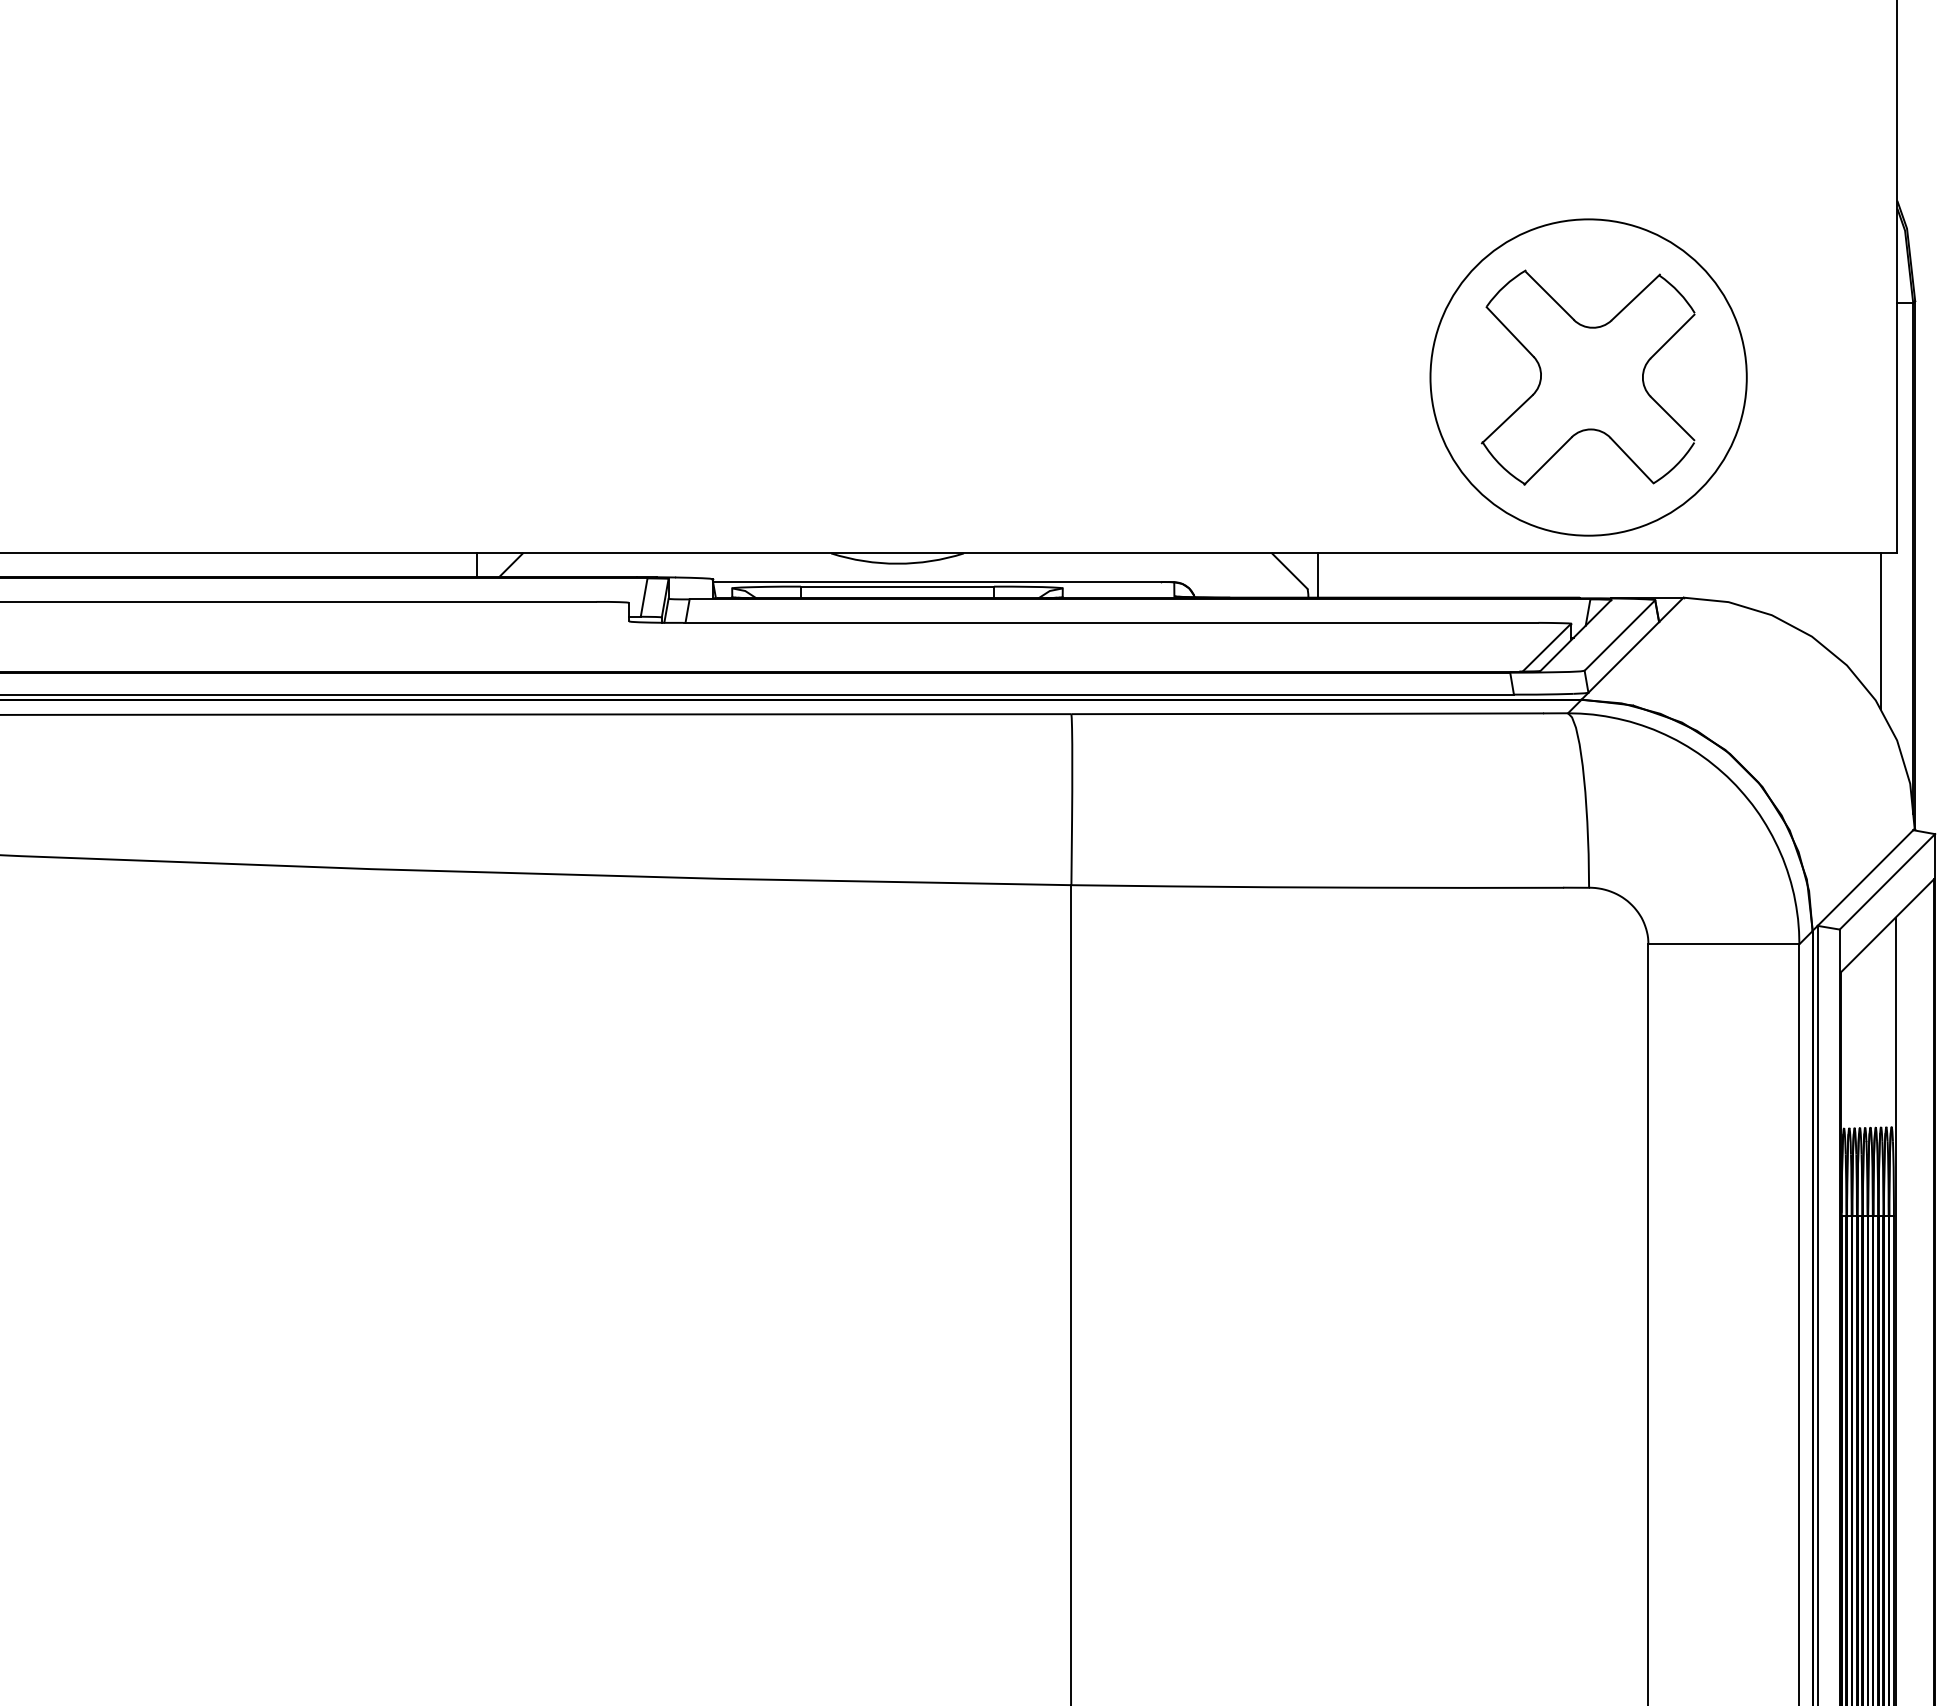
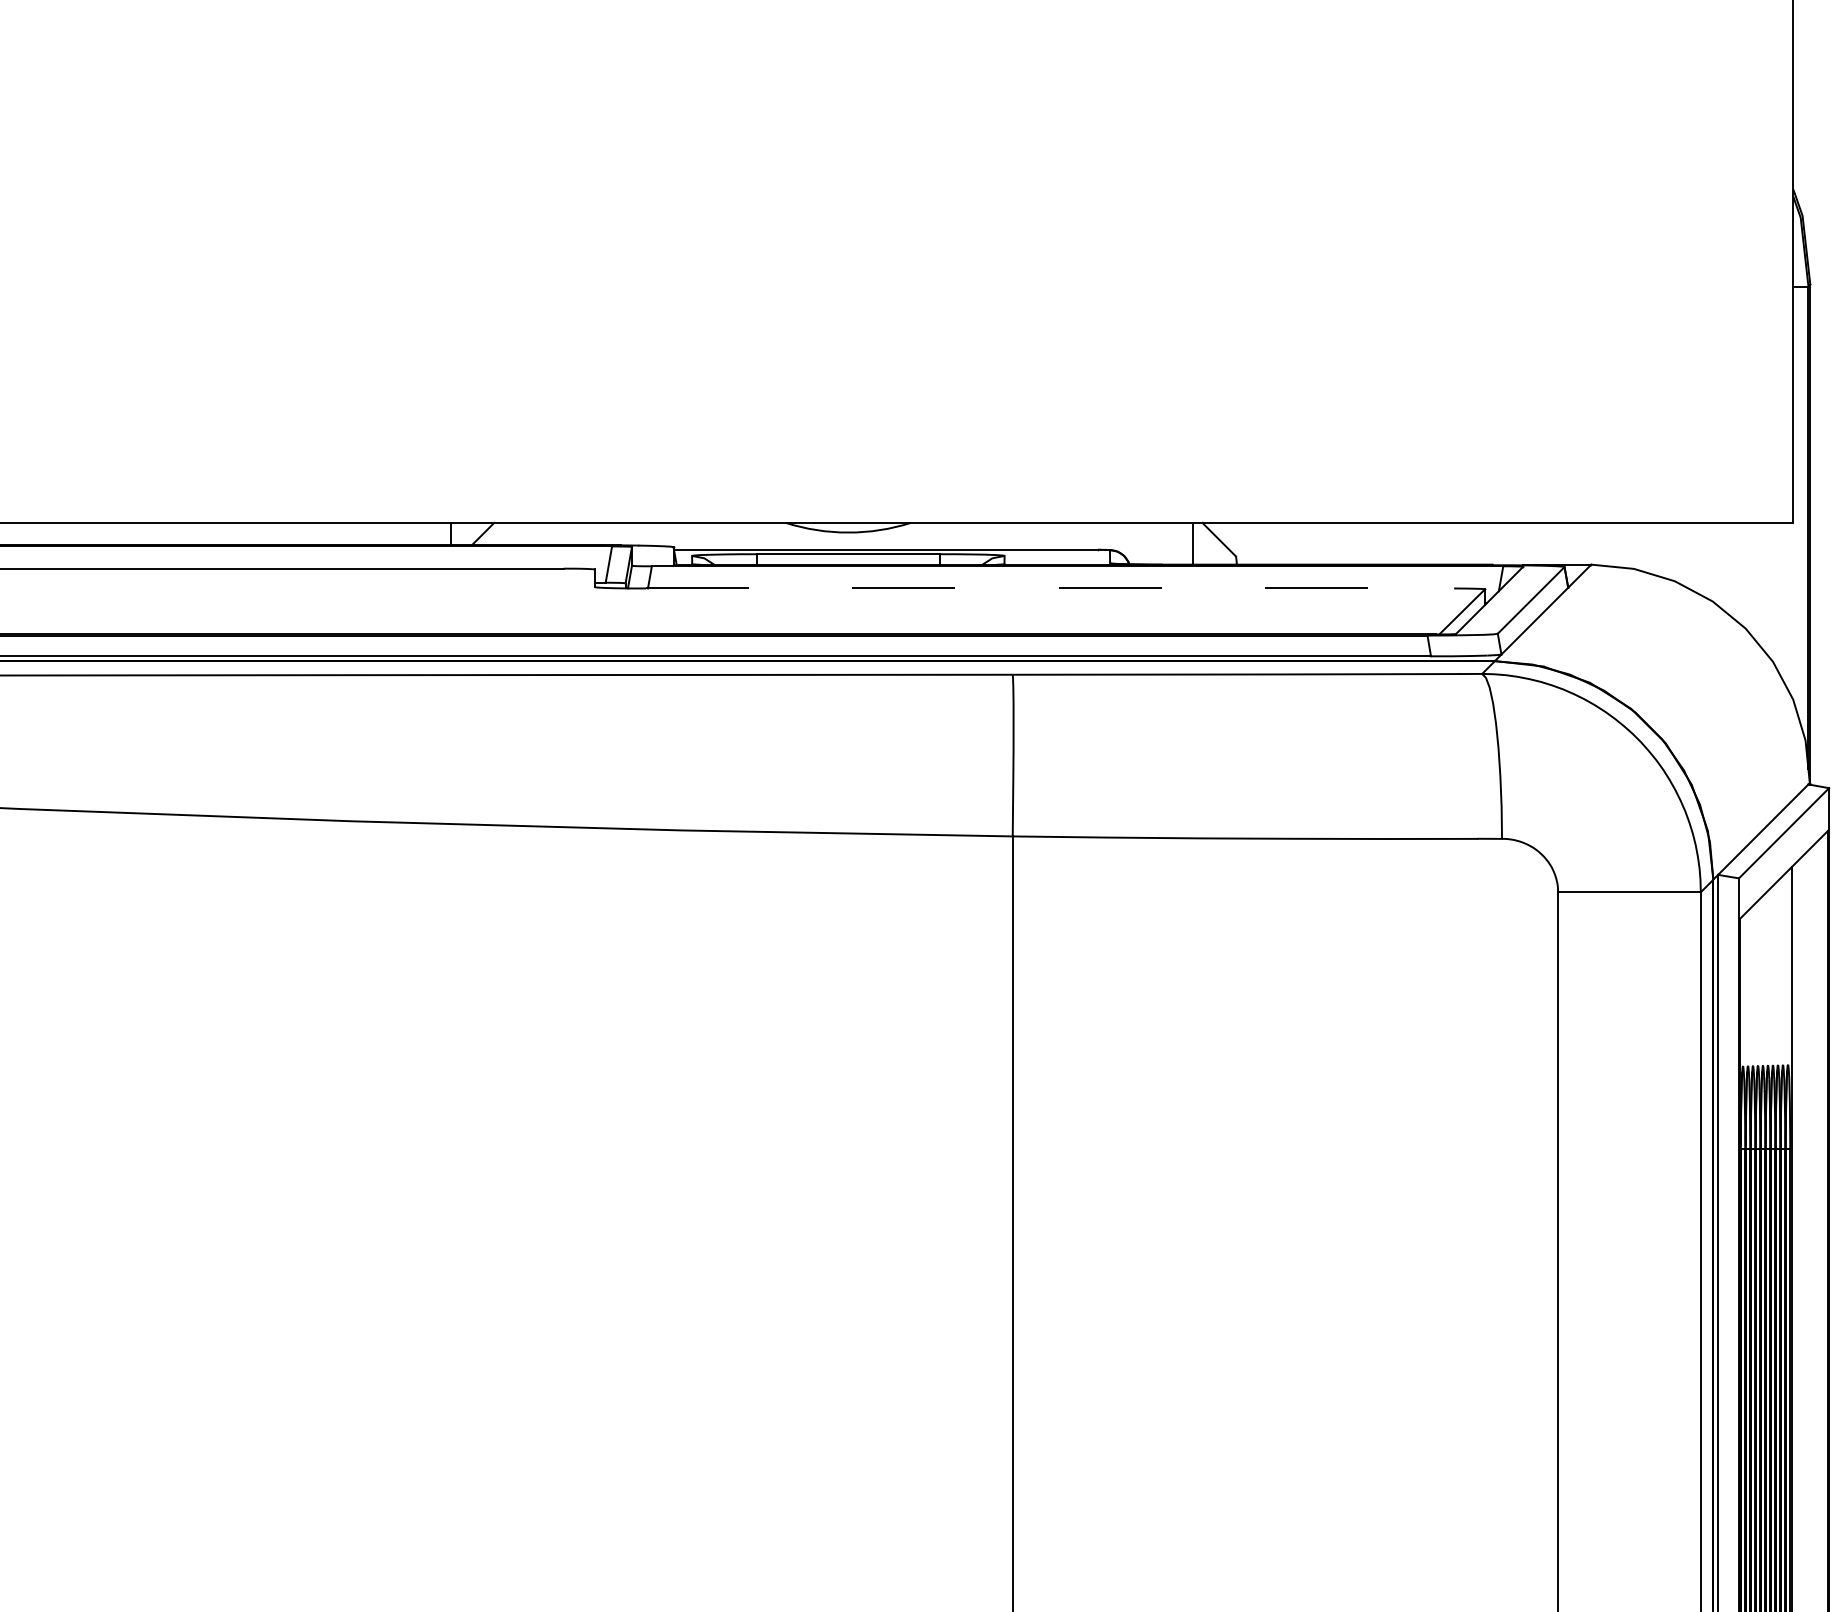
part: (1588, 377) -> (1501, 356), removed
line: (1318, 575) -> (1193, 543), moved
line: (1111, 622) -> (1050, 588), solid -> dashed
line: (1880, 631) -> (1777, 596), removed

